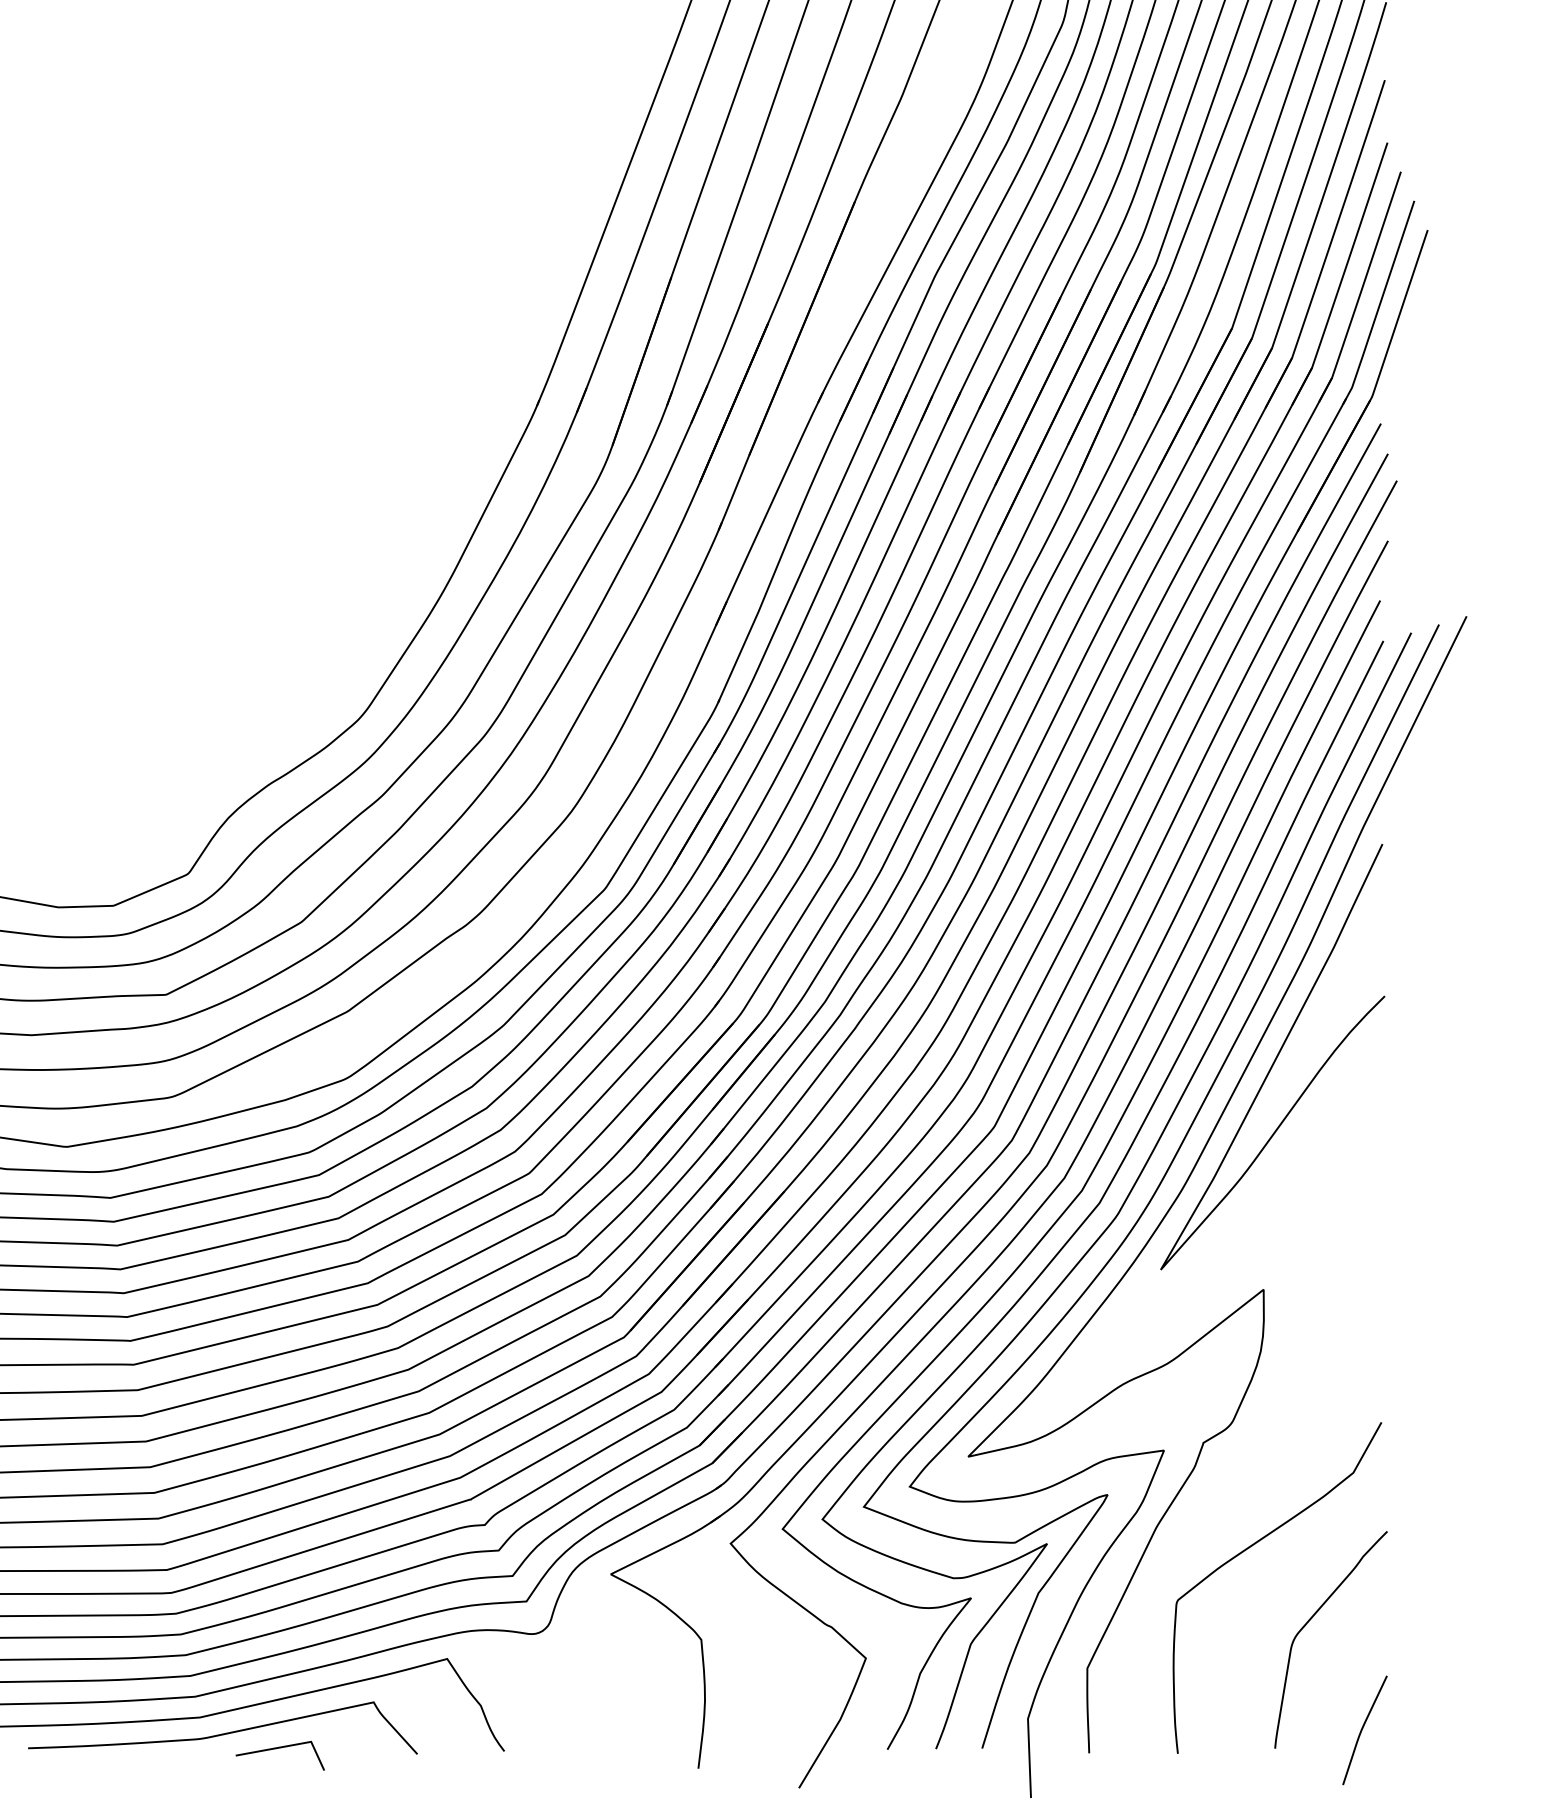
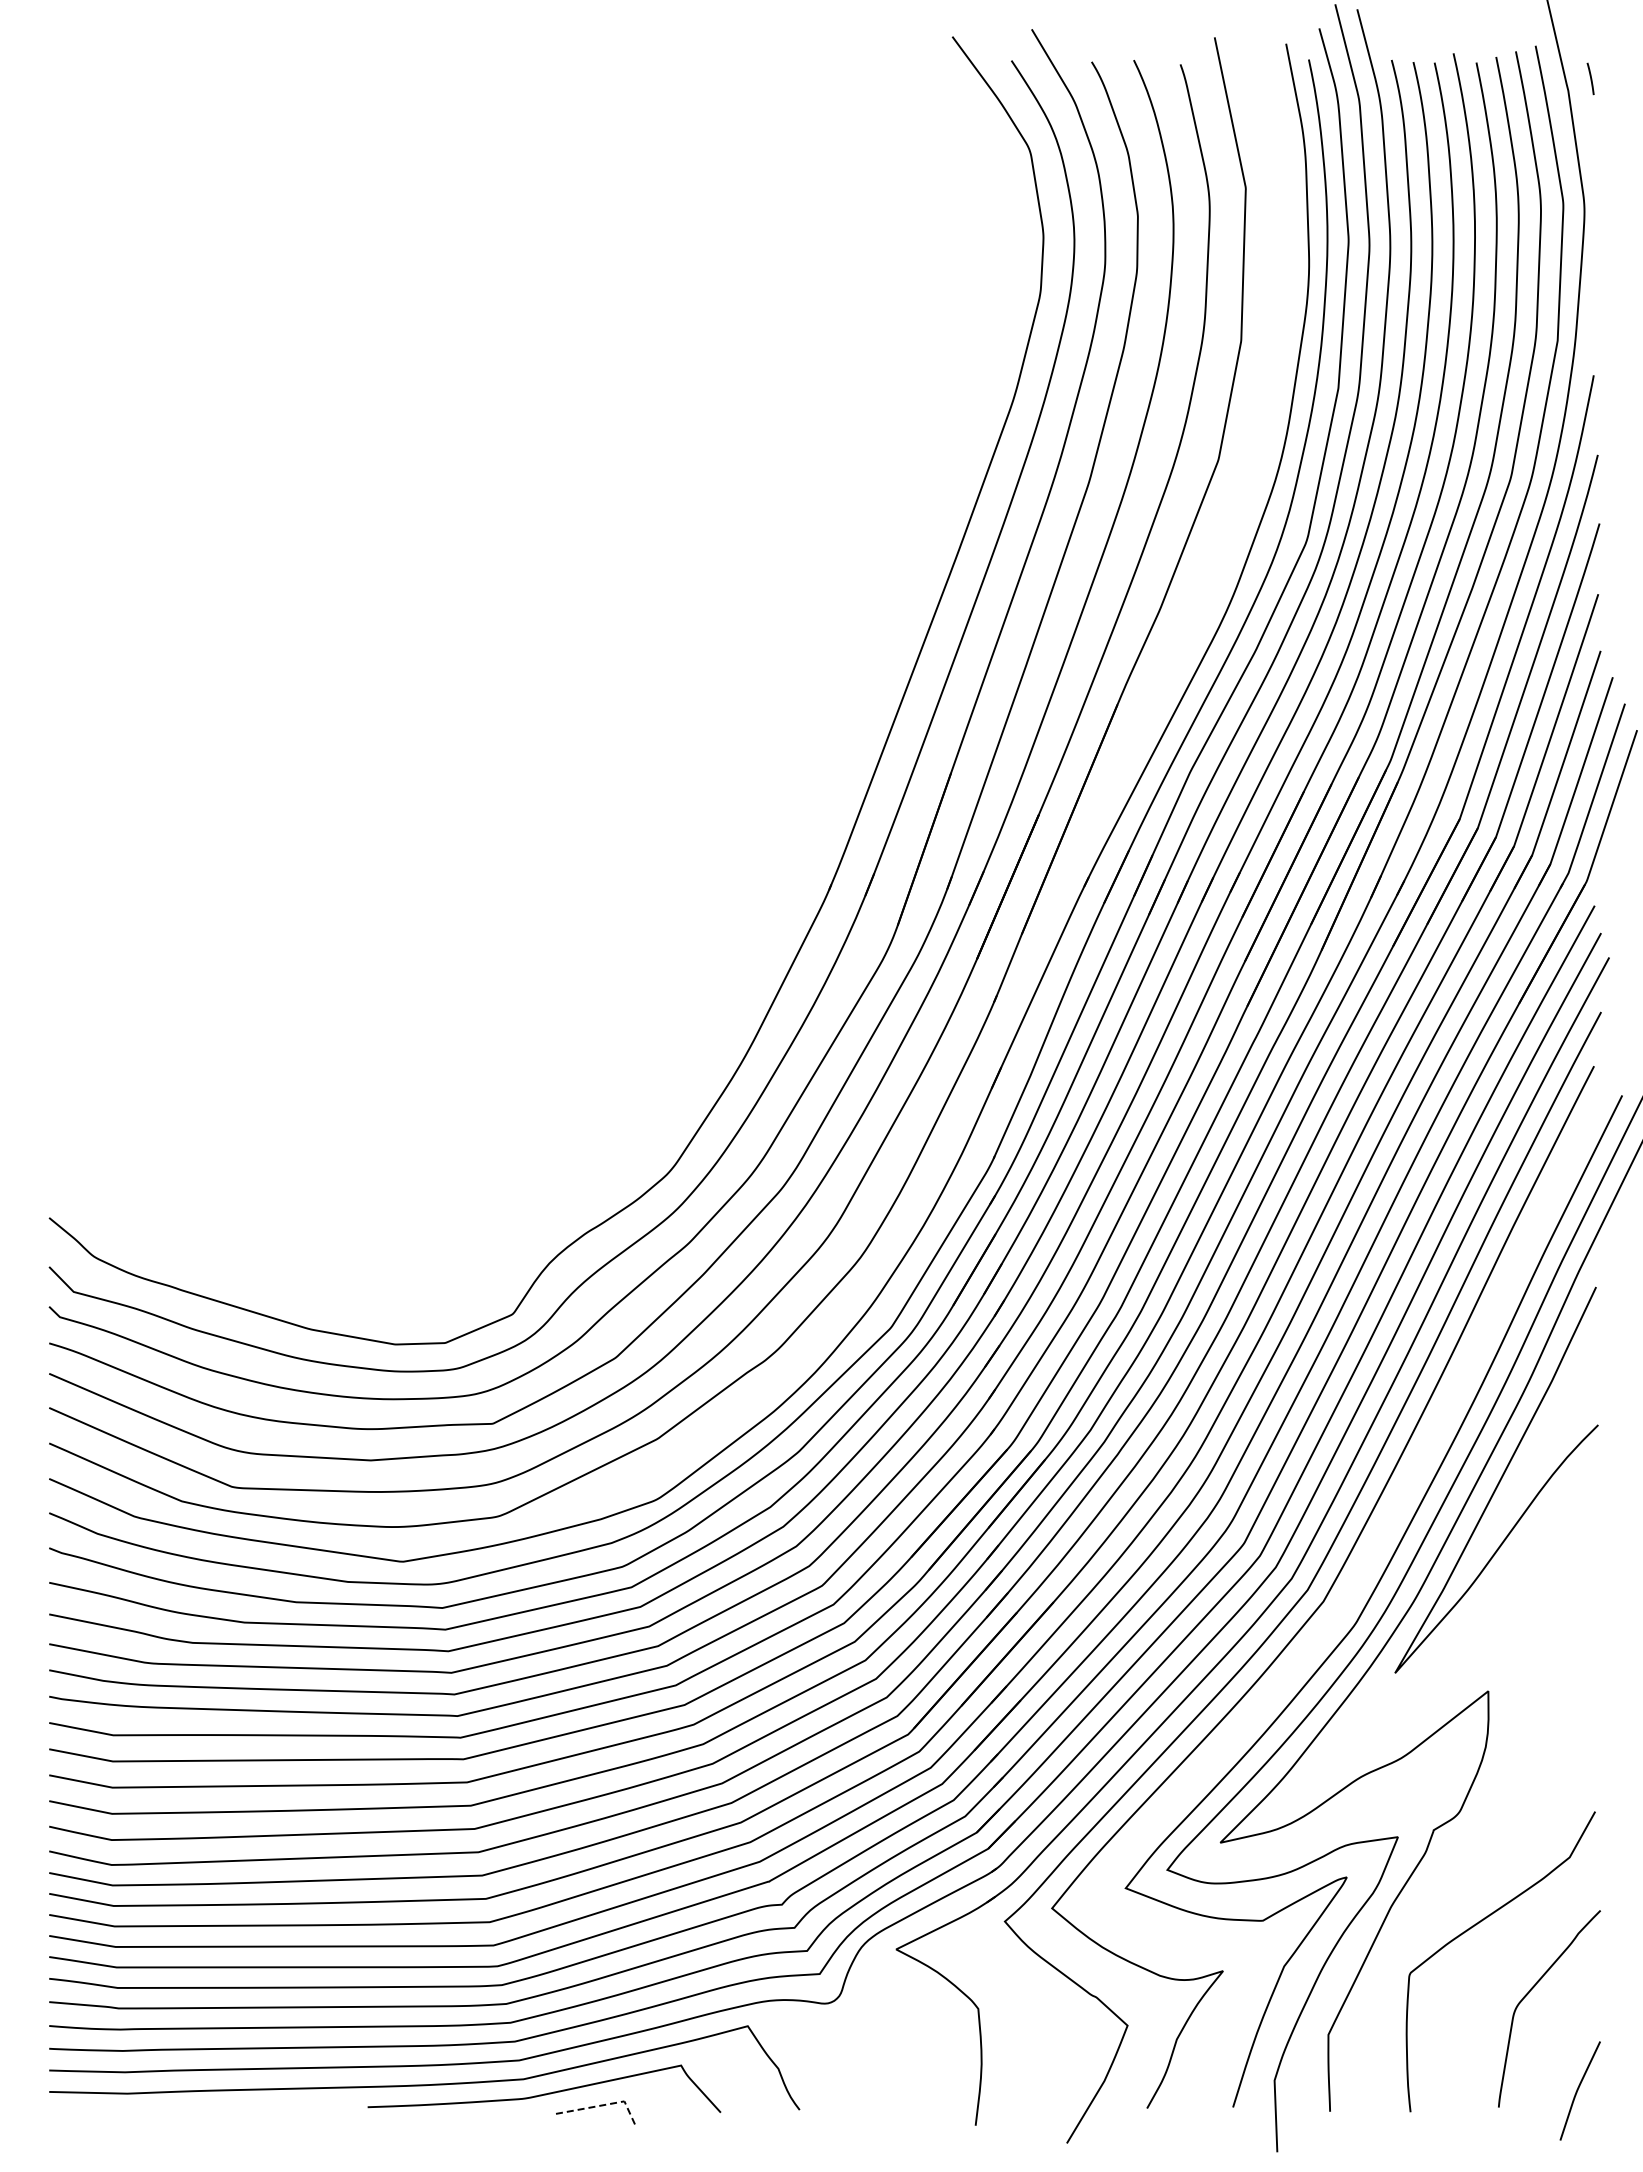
curve: (1103, 1194) -> (1343, 1604), removed
line: (289, 1745) -> (604, 2104), solid -> dashed

